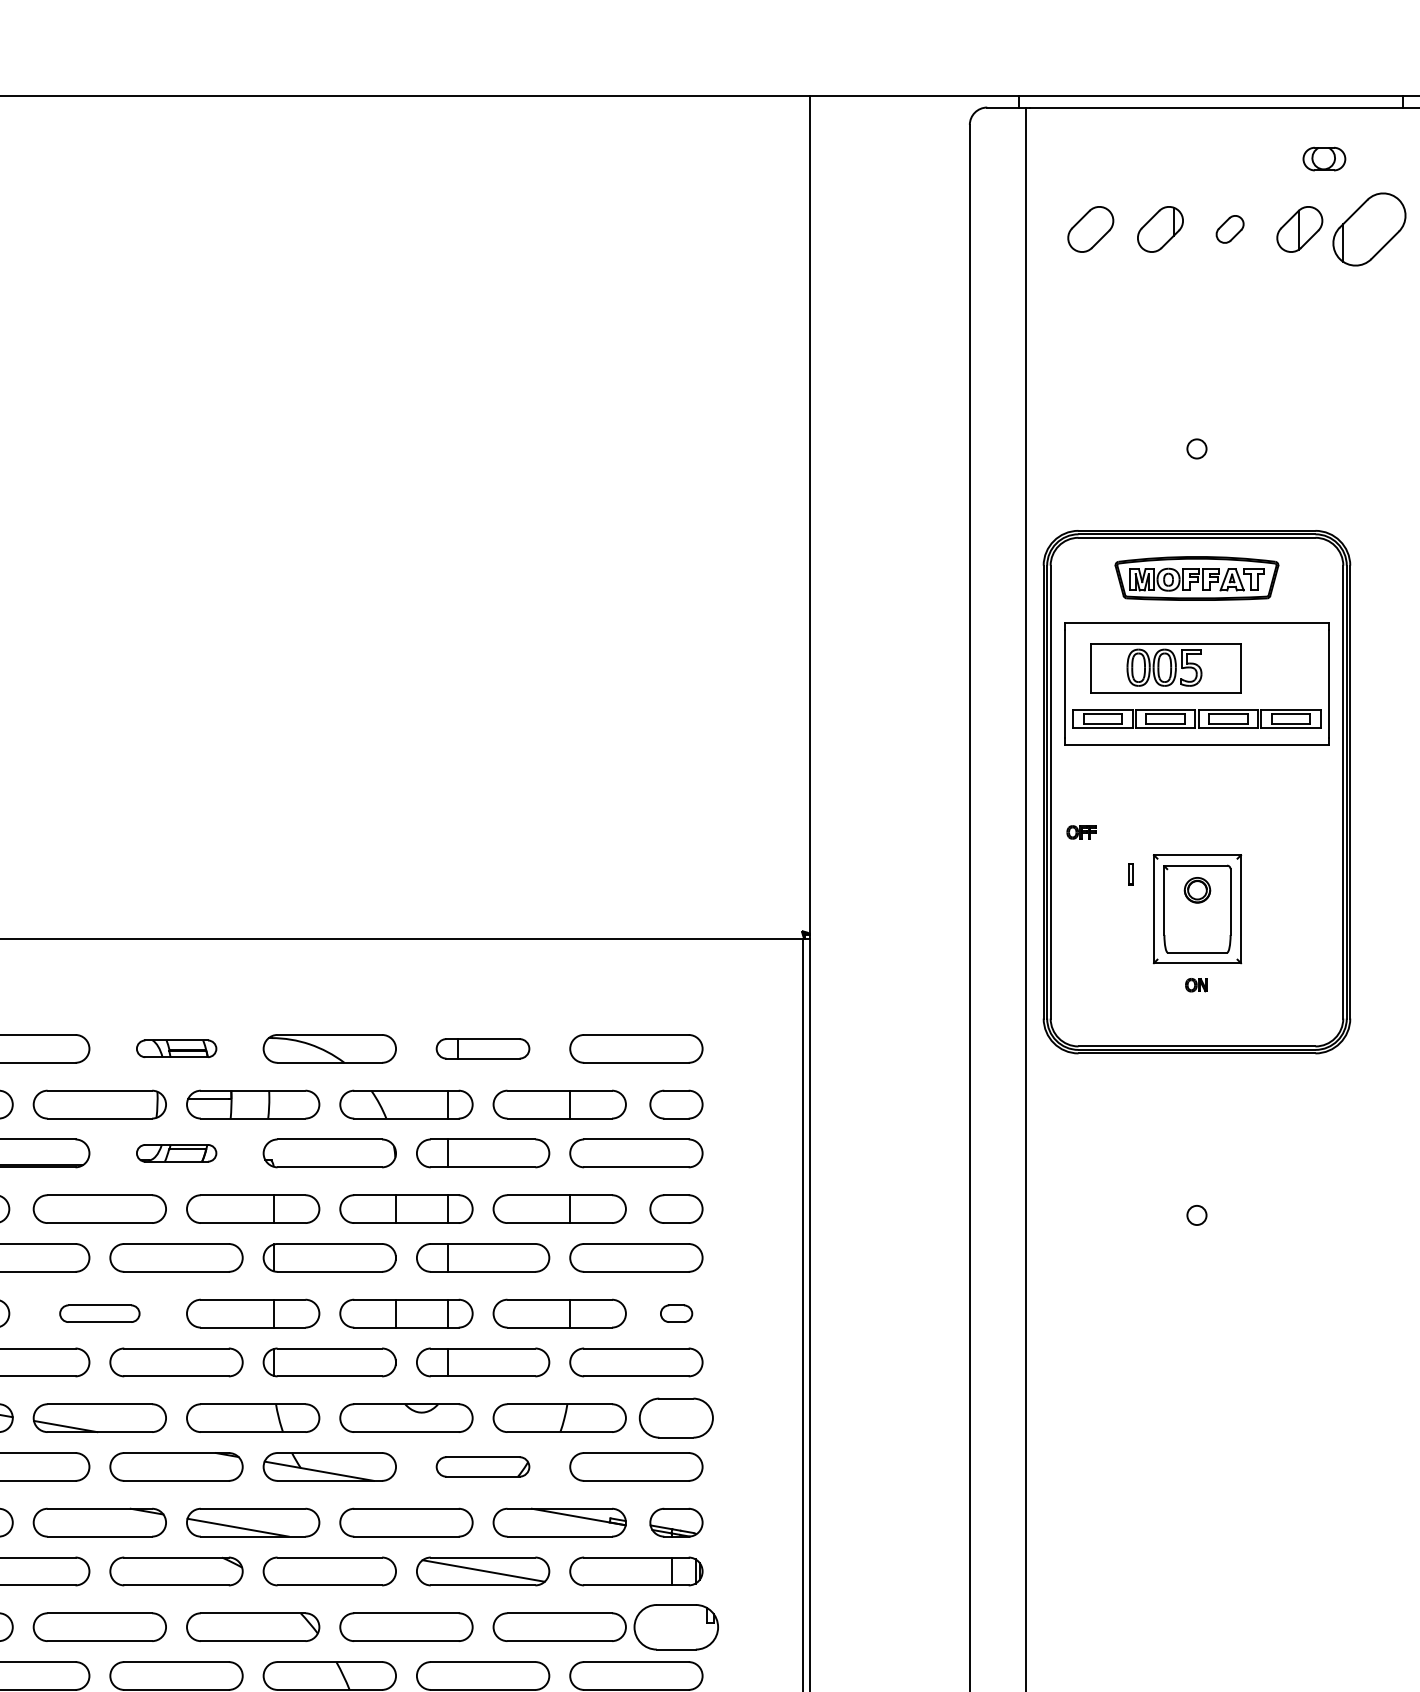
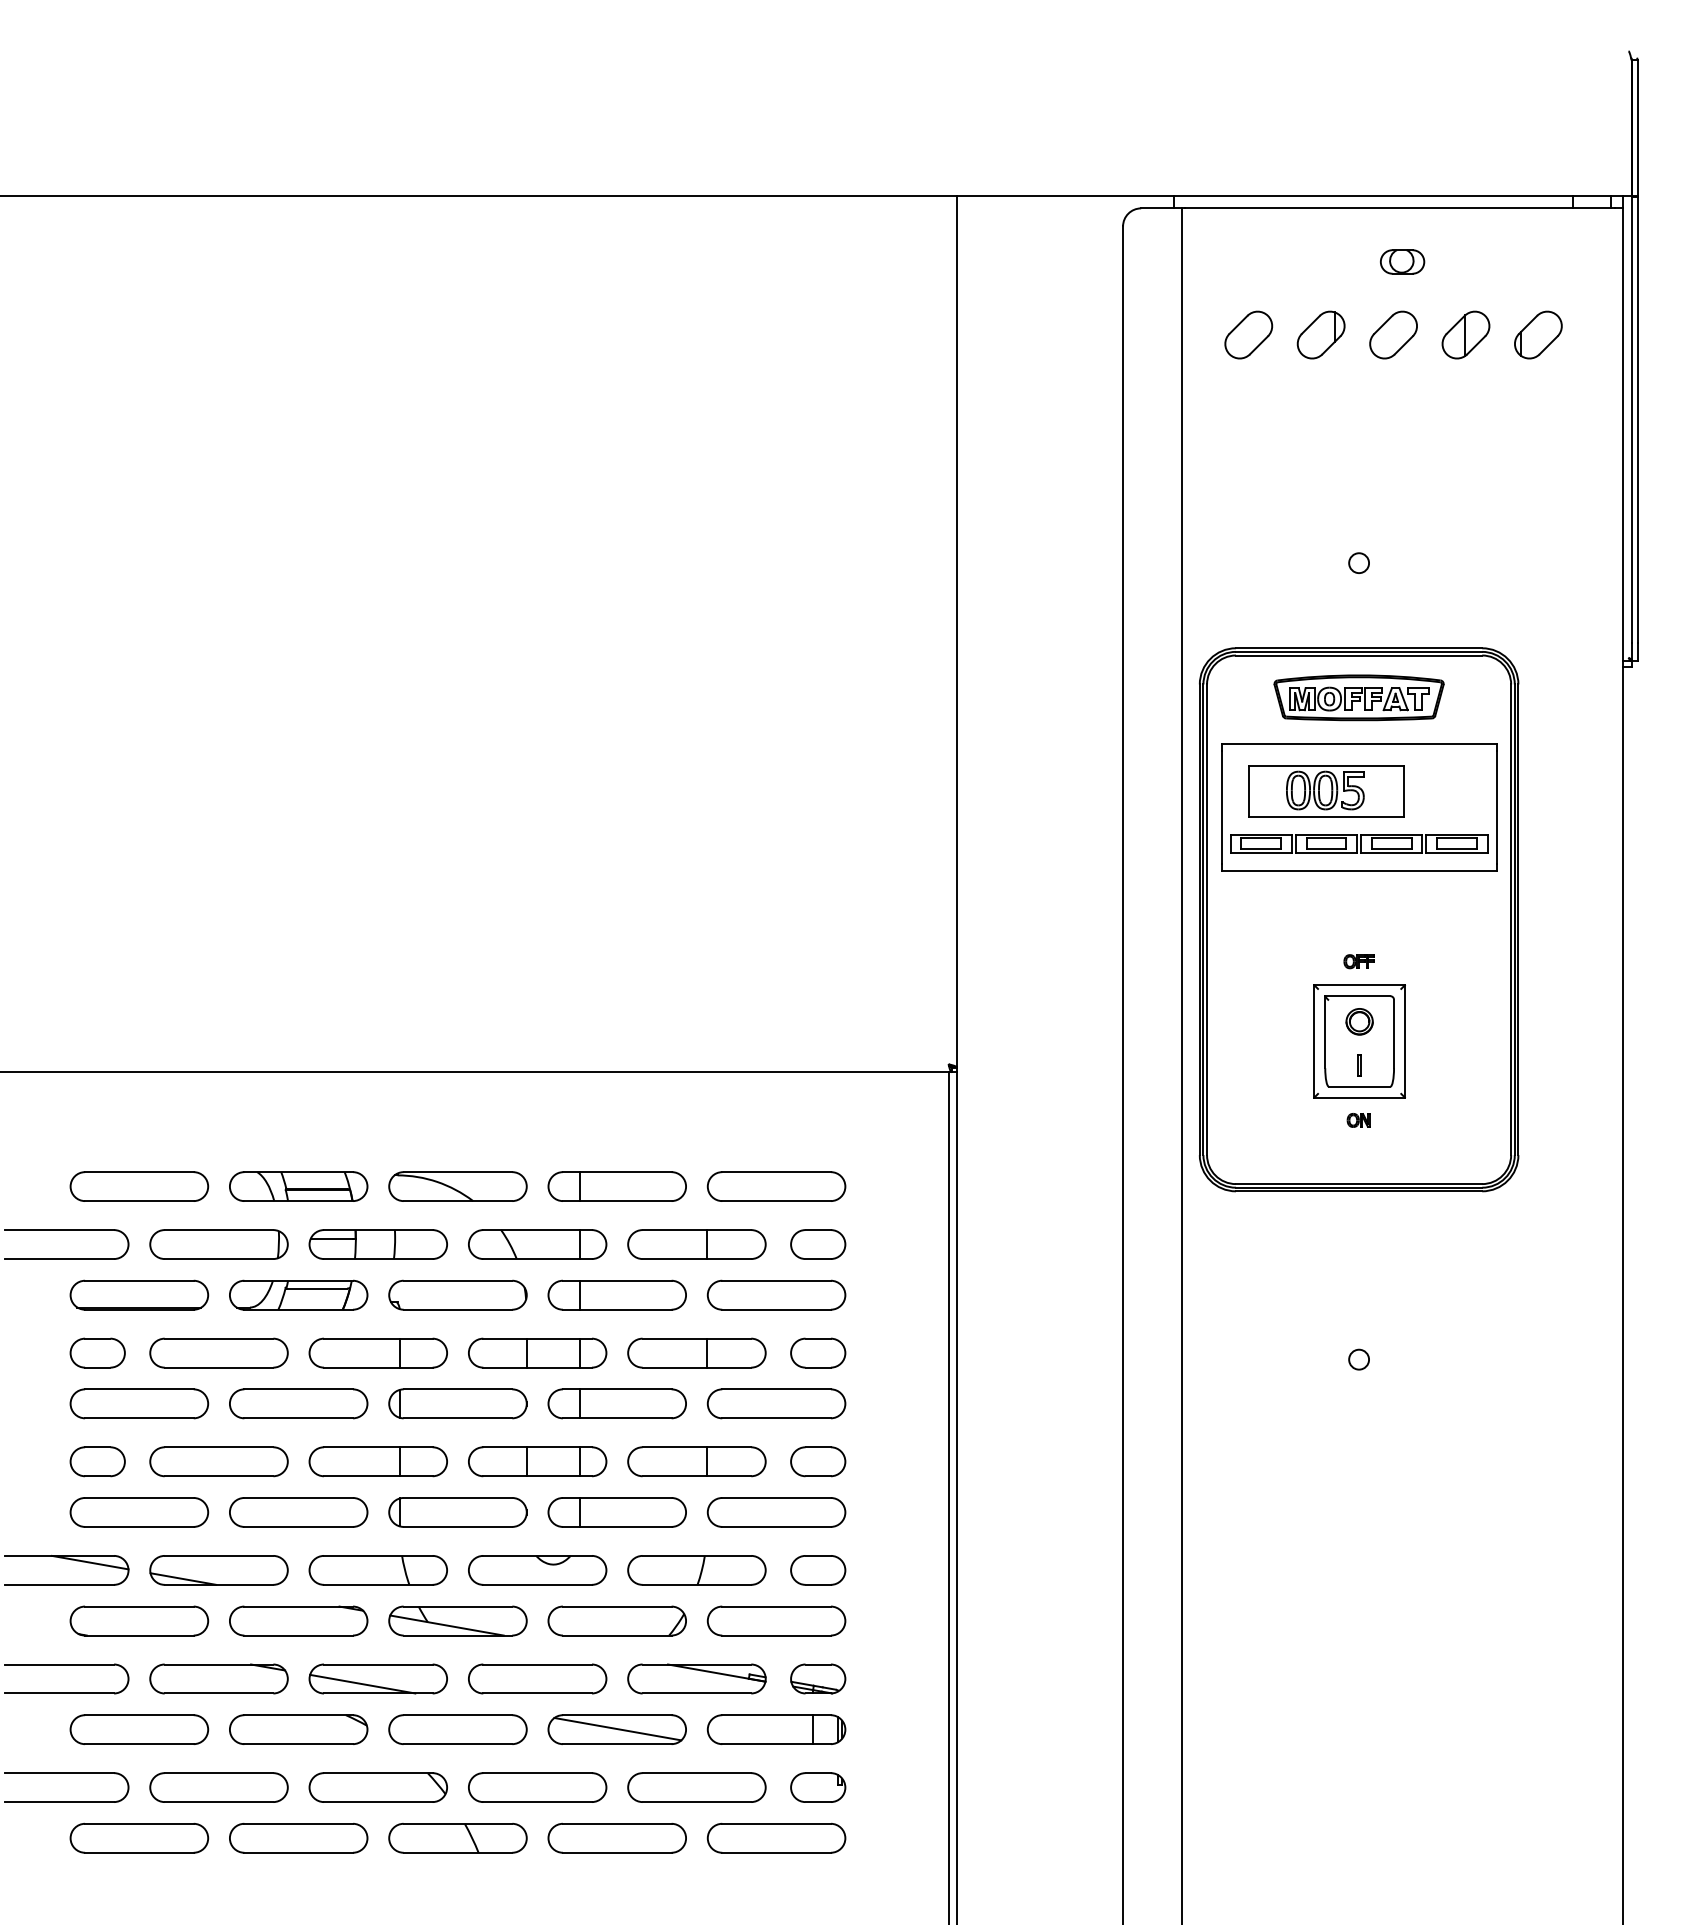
part: (1324, 158) -> (1402, 261), moved
part: (1230, 228) -> (1393, 334), size x1.67
part: (1369, 228) -> (1538, 334), size x0.62
part: (1080, 832) -> (1358, 961), moved
line: (1129, 874) -> (1358, 1065), moved
part: (176, 1048) -> (298, 1186), size x1.67
part: (482, 1048) -> (616, 1186), size x1.43
part: (176, 1152) -> (298, 1294), size x1.67
part: (99, 1313) -> (218, 1461), size x1.67
part: (676, 1313) -> (818, 1461), size x1.67
part: (676, 1418) -> (818, 1570), size x0.71
part: (482, 1466) -> (616, 1620), size x1.43
part: (676, 1627) -> (818, 1787), size x0.62

